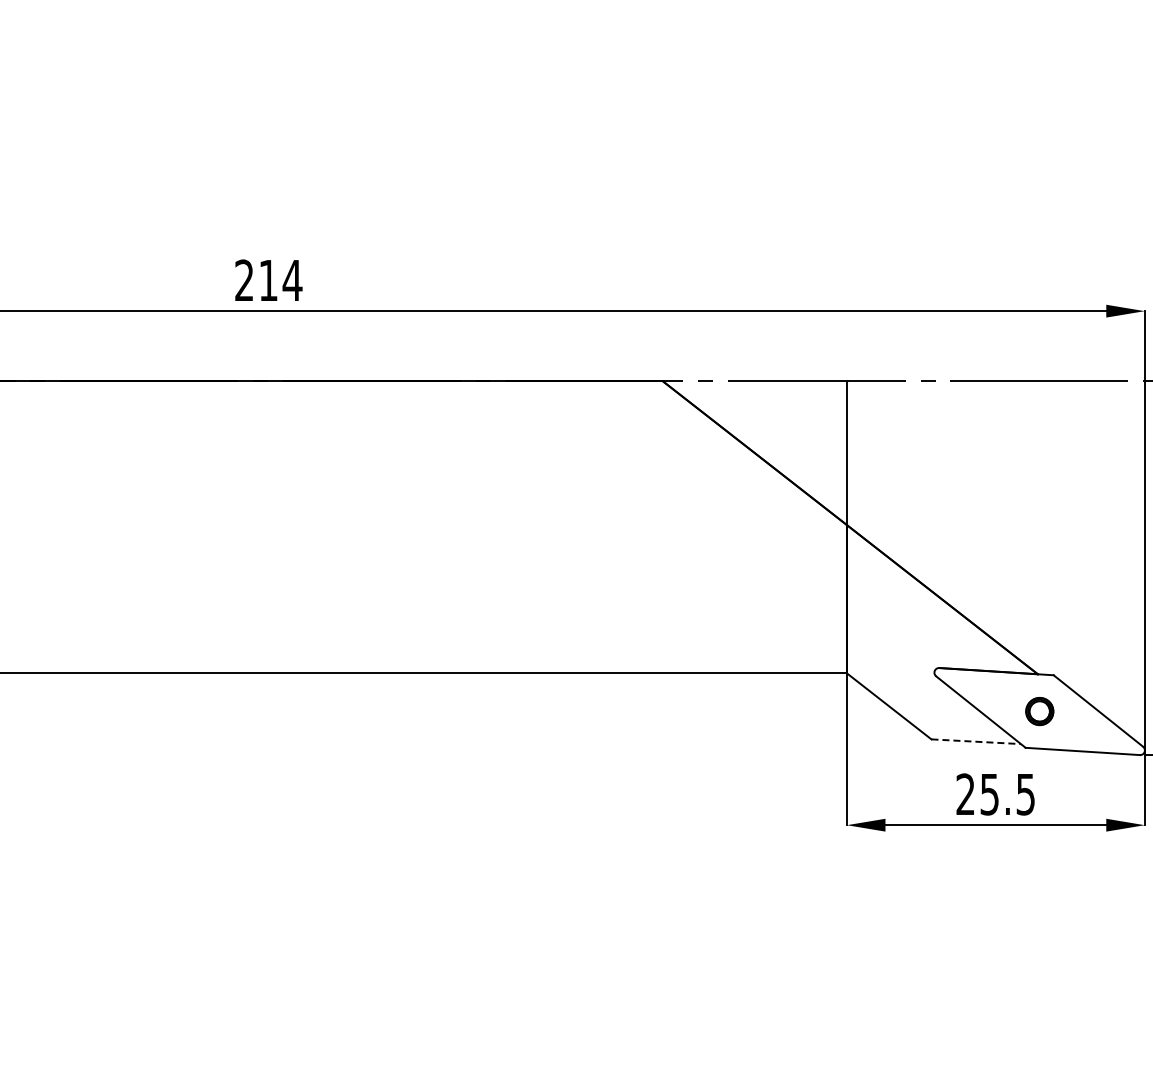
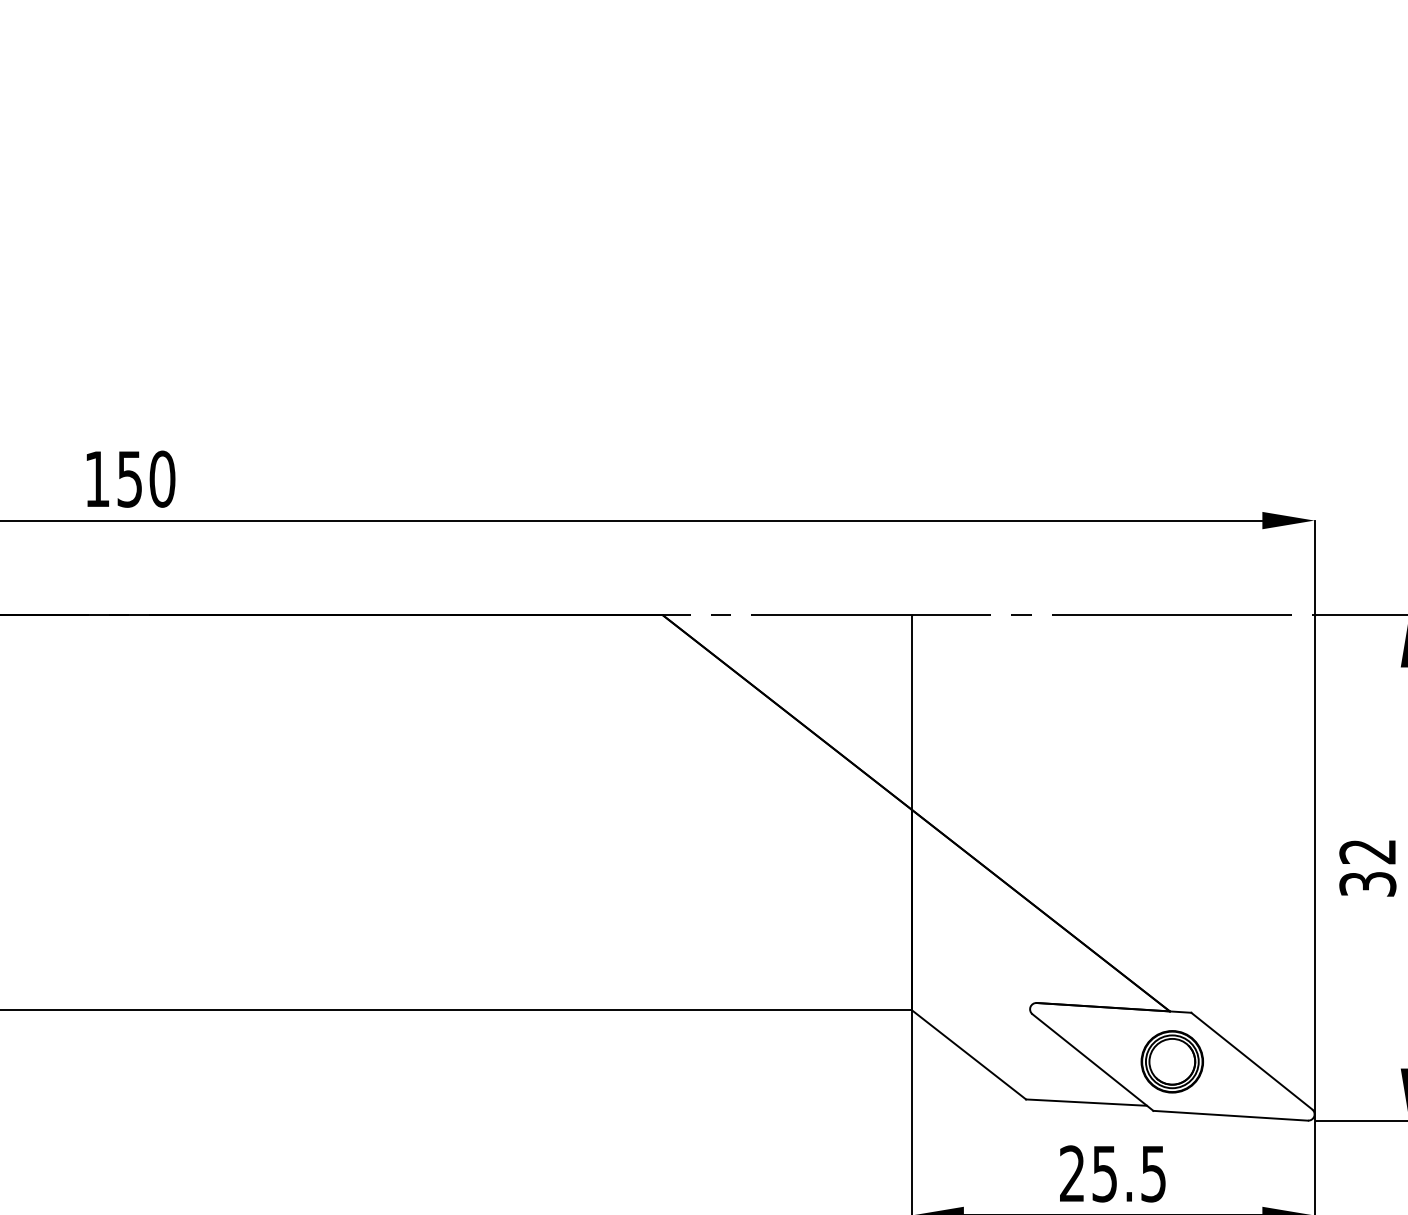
text: (268, 280) -> (129, 479), 214 -> 150
part: (1039, 711) -> (1172, 1061), size x1.67
line: (976, 741) -> (1086, 1102), dashed -> solid

